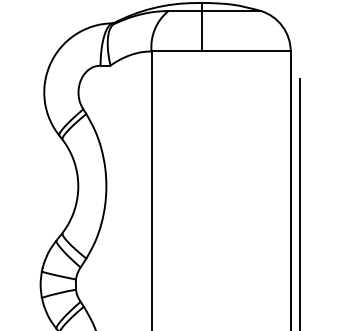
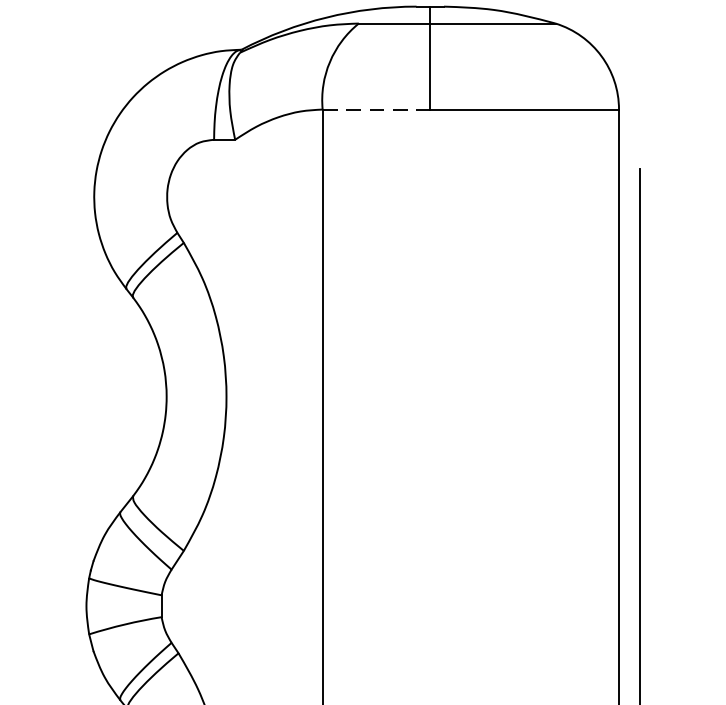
line: (177, 51) -> (377, 109), solid -> dashed

